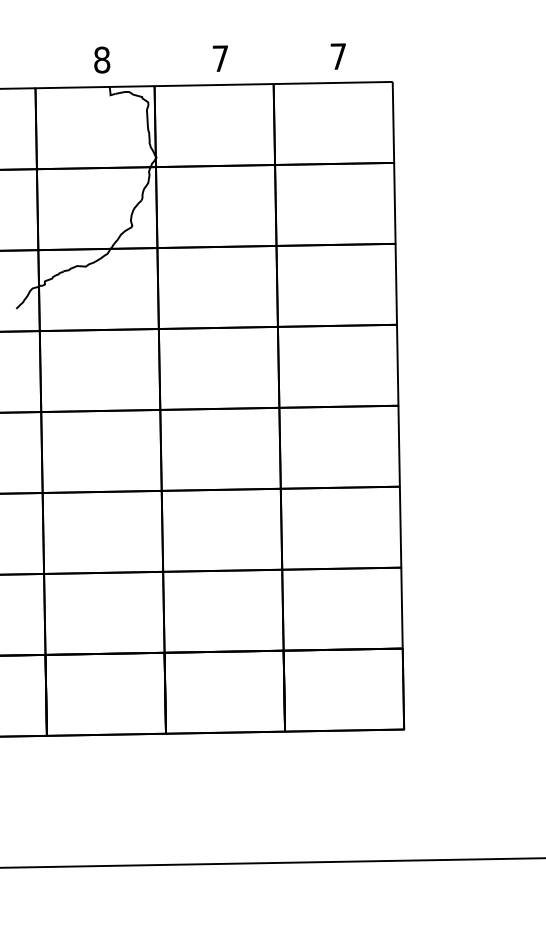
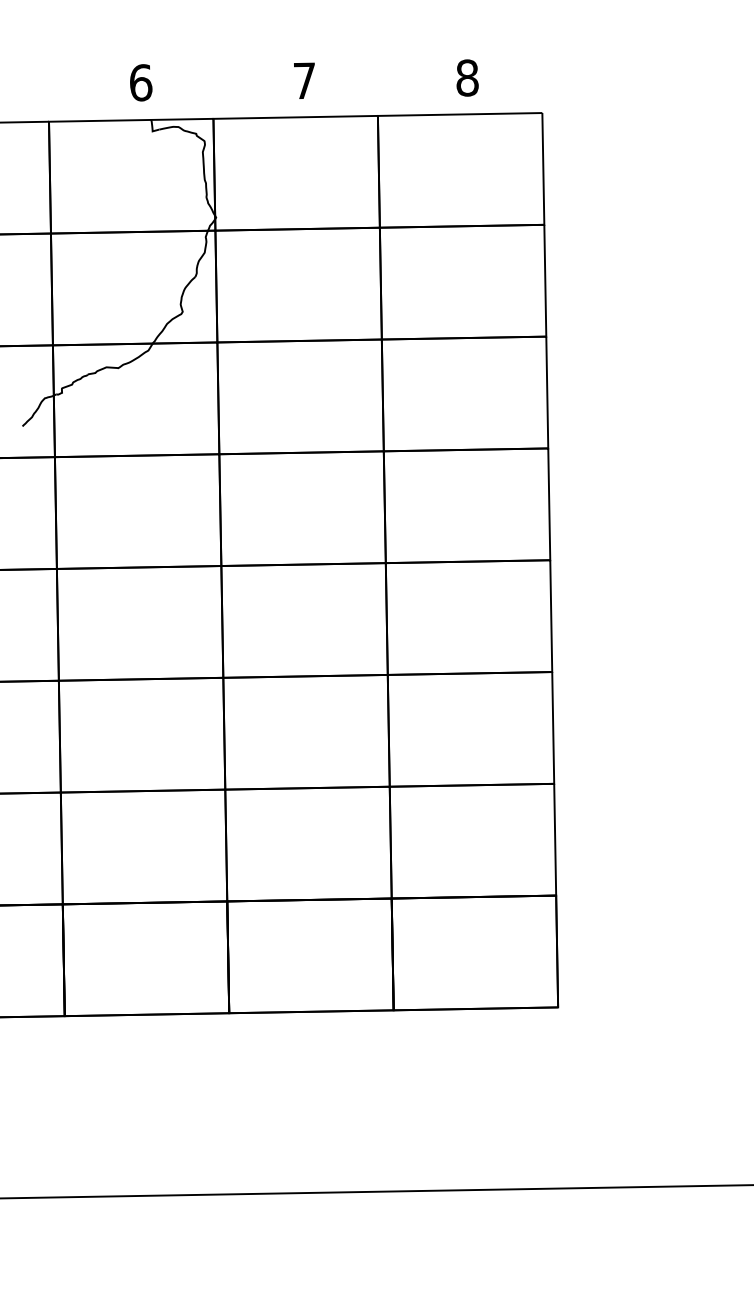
text: (338, 56) -> (467, 77), 7 -> 8
text: (102, 59) -> (141, 82), 8 -> 6

